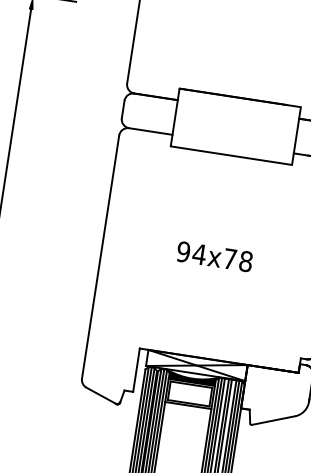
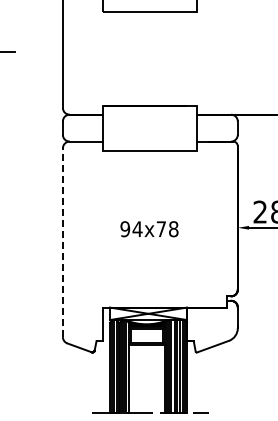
line: (100, 256) -> (62, 242), solid -> dashed

